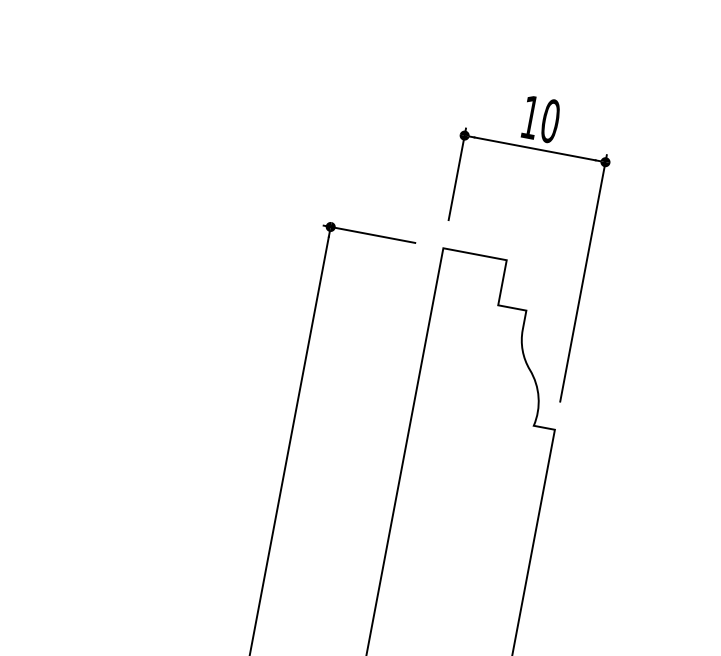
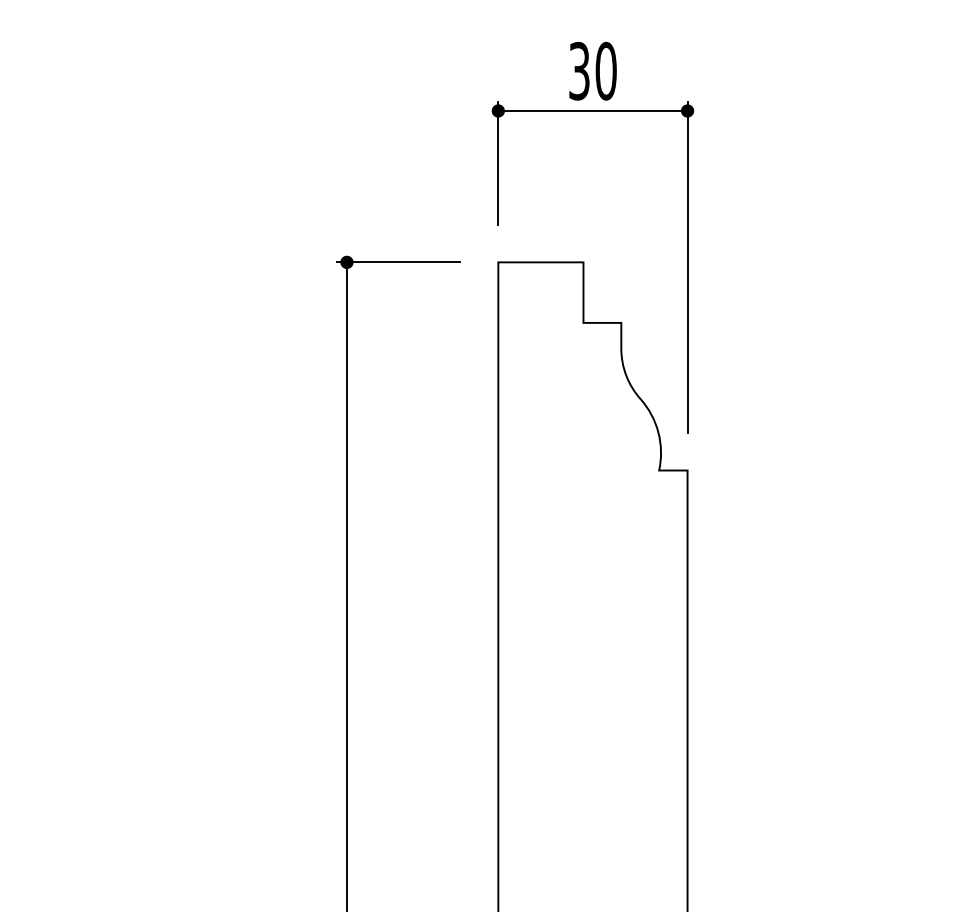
text: (530, 116) -> (579, 70), 10 -> 30

